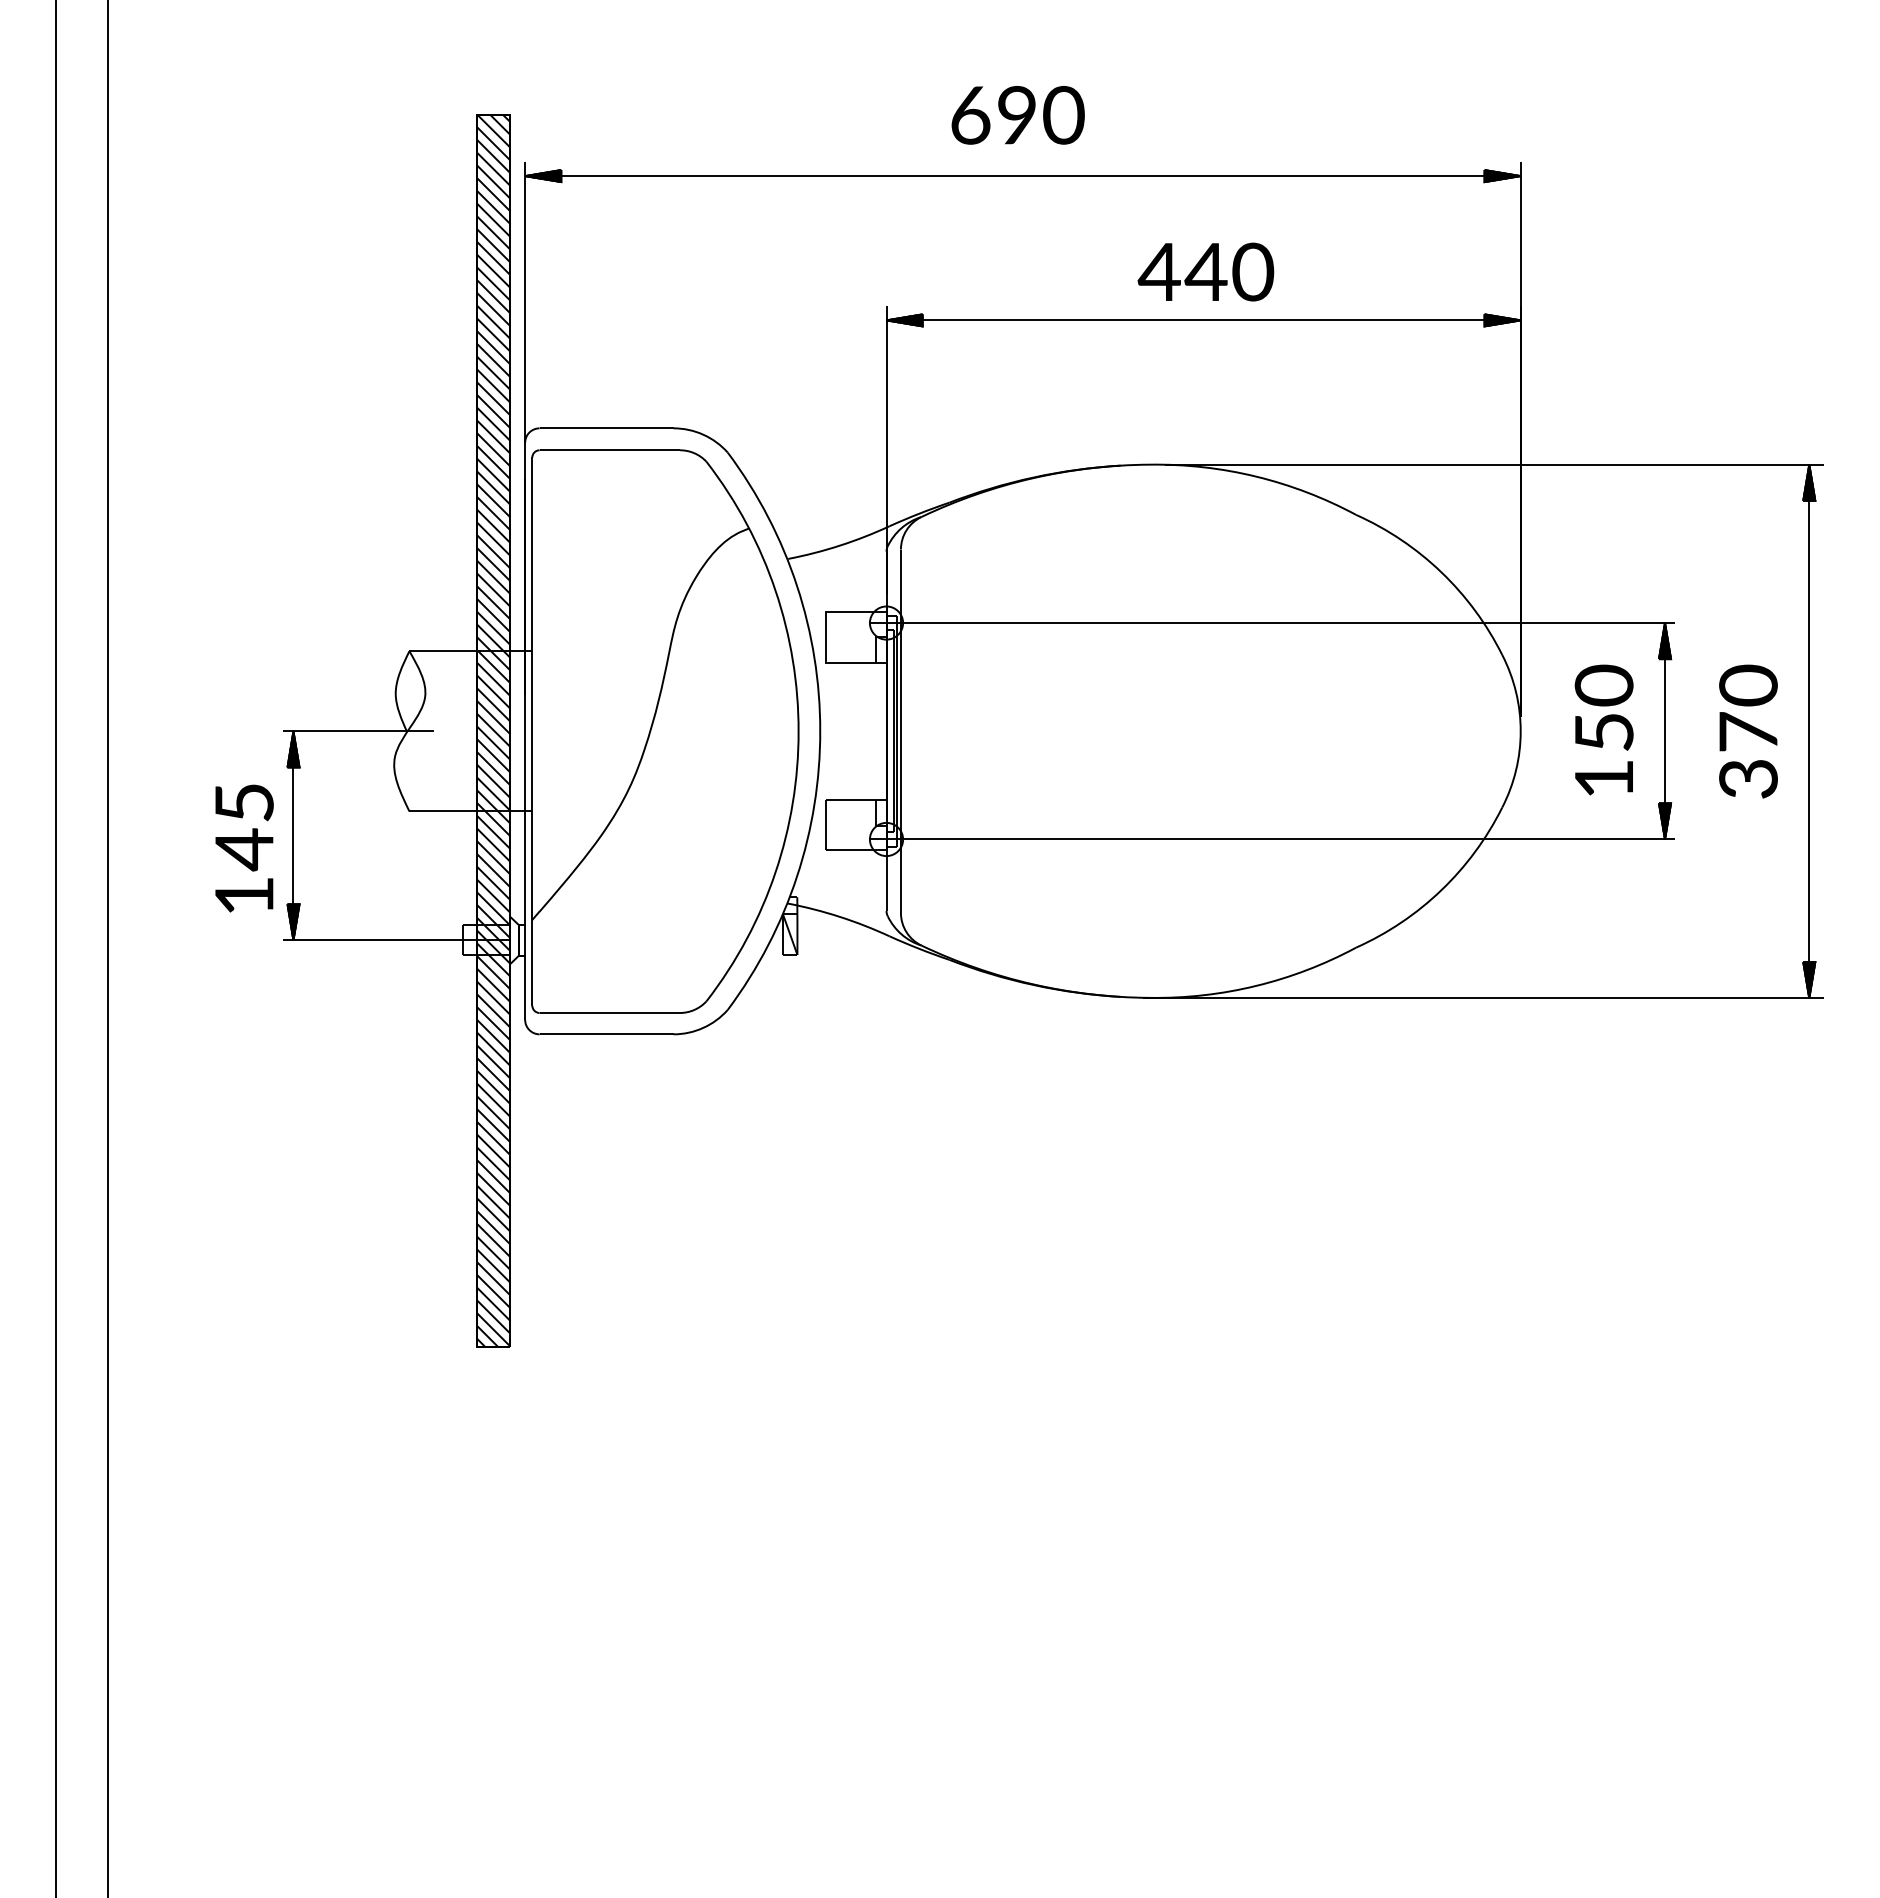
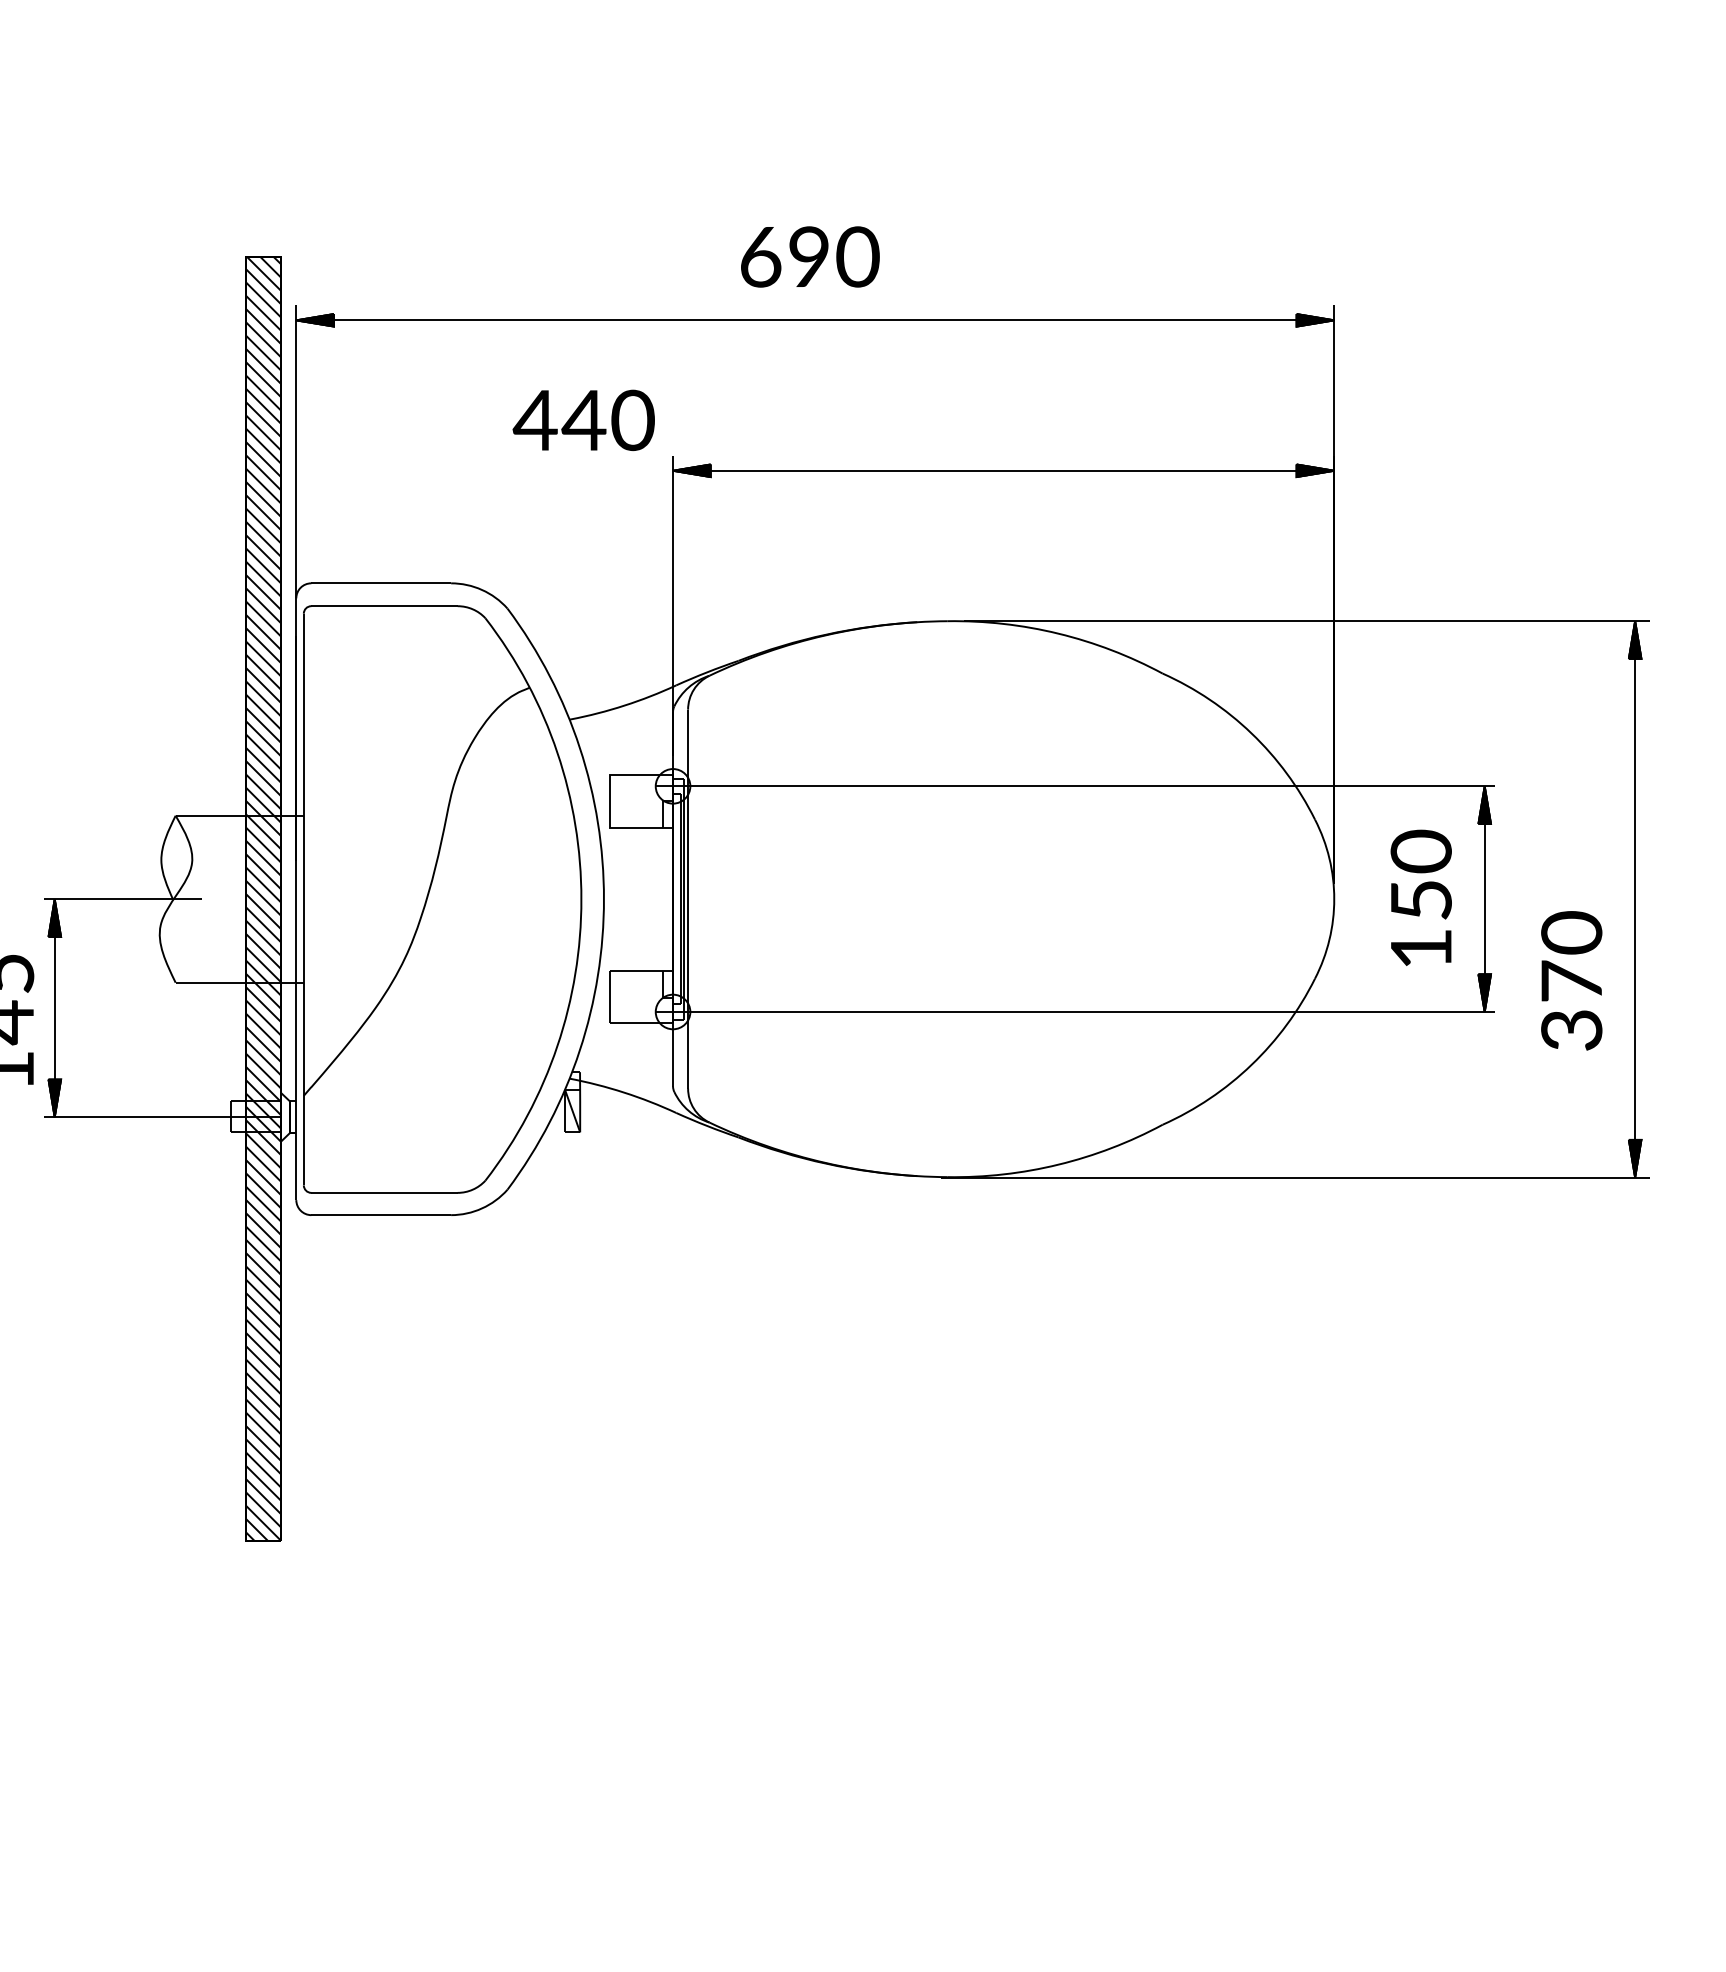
text: (1205, 271) -> (583, 419), moved
text: (1748, 731) -> (1571, 980), moved

